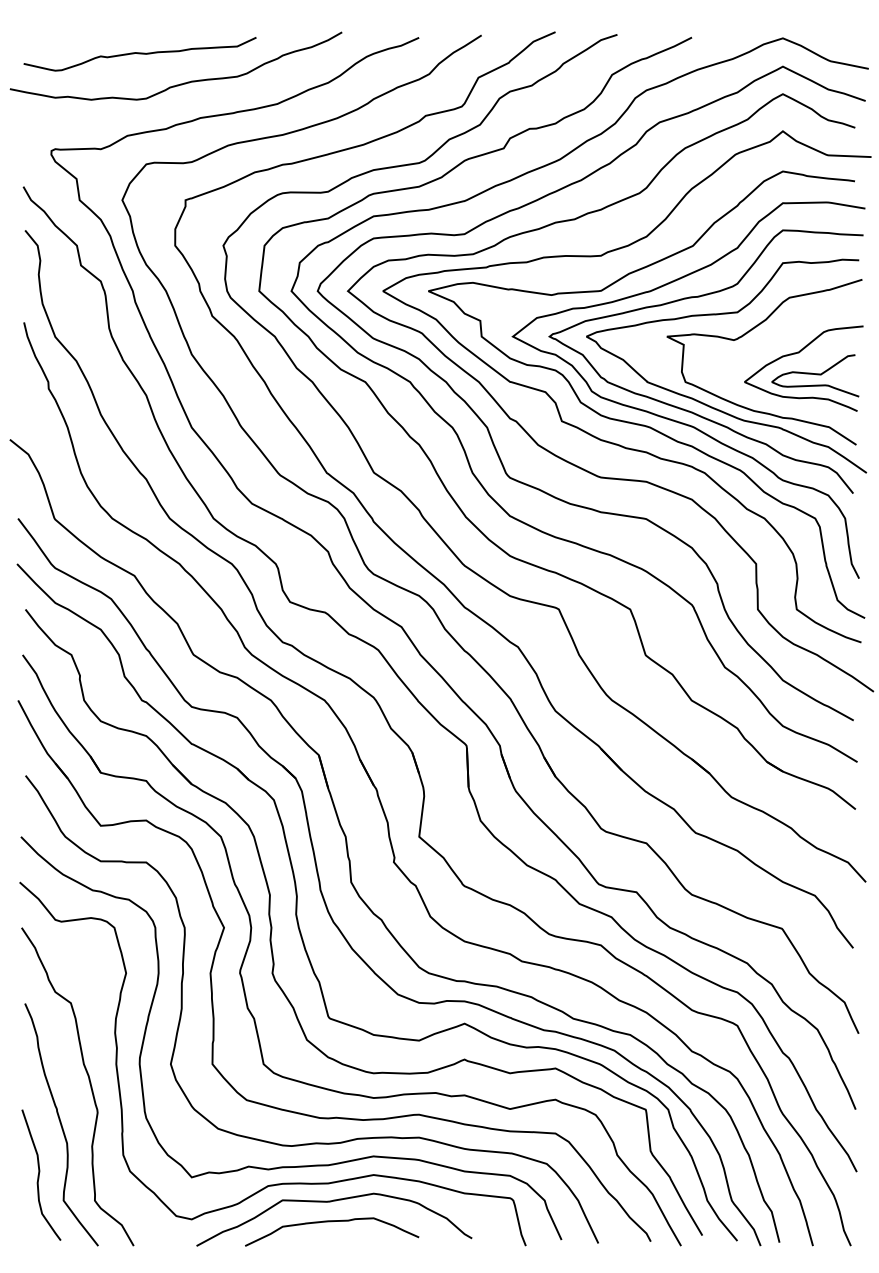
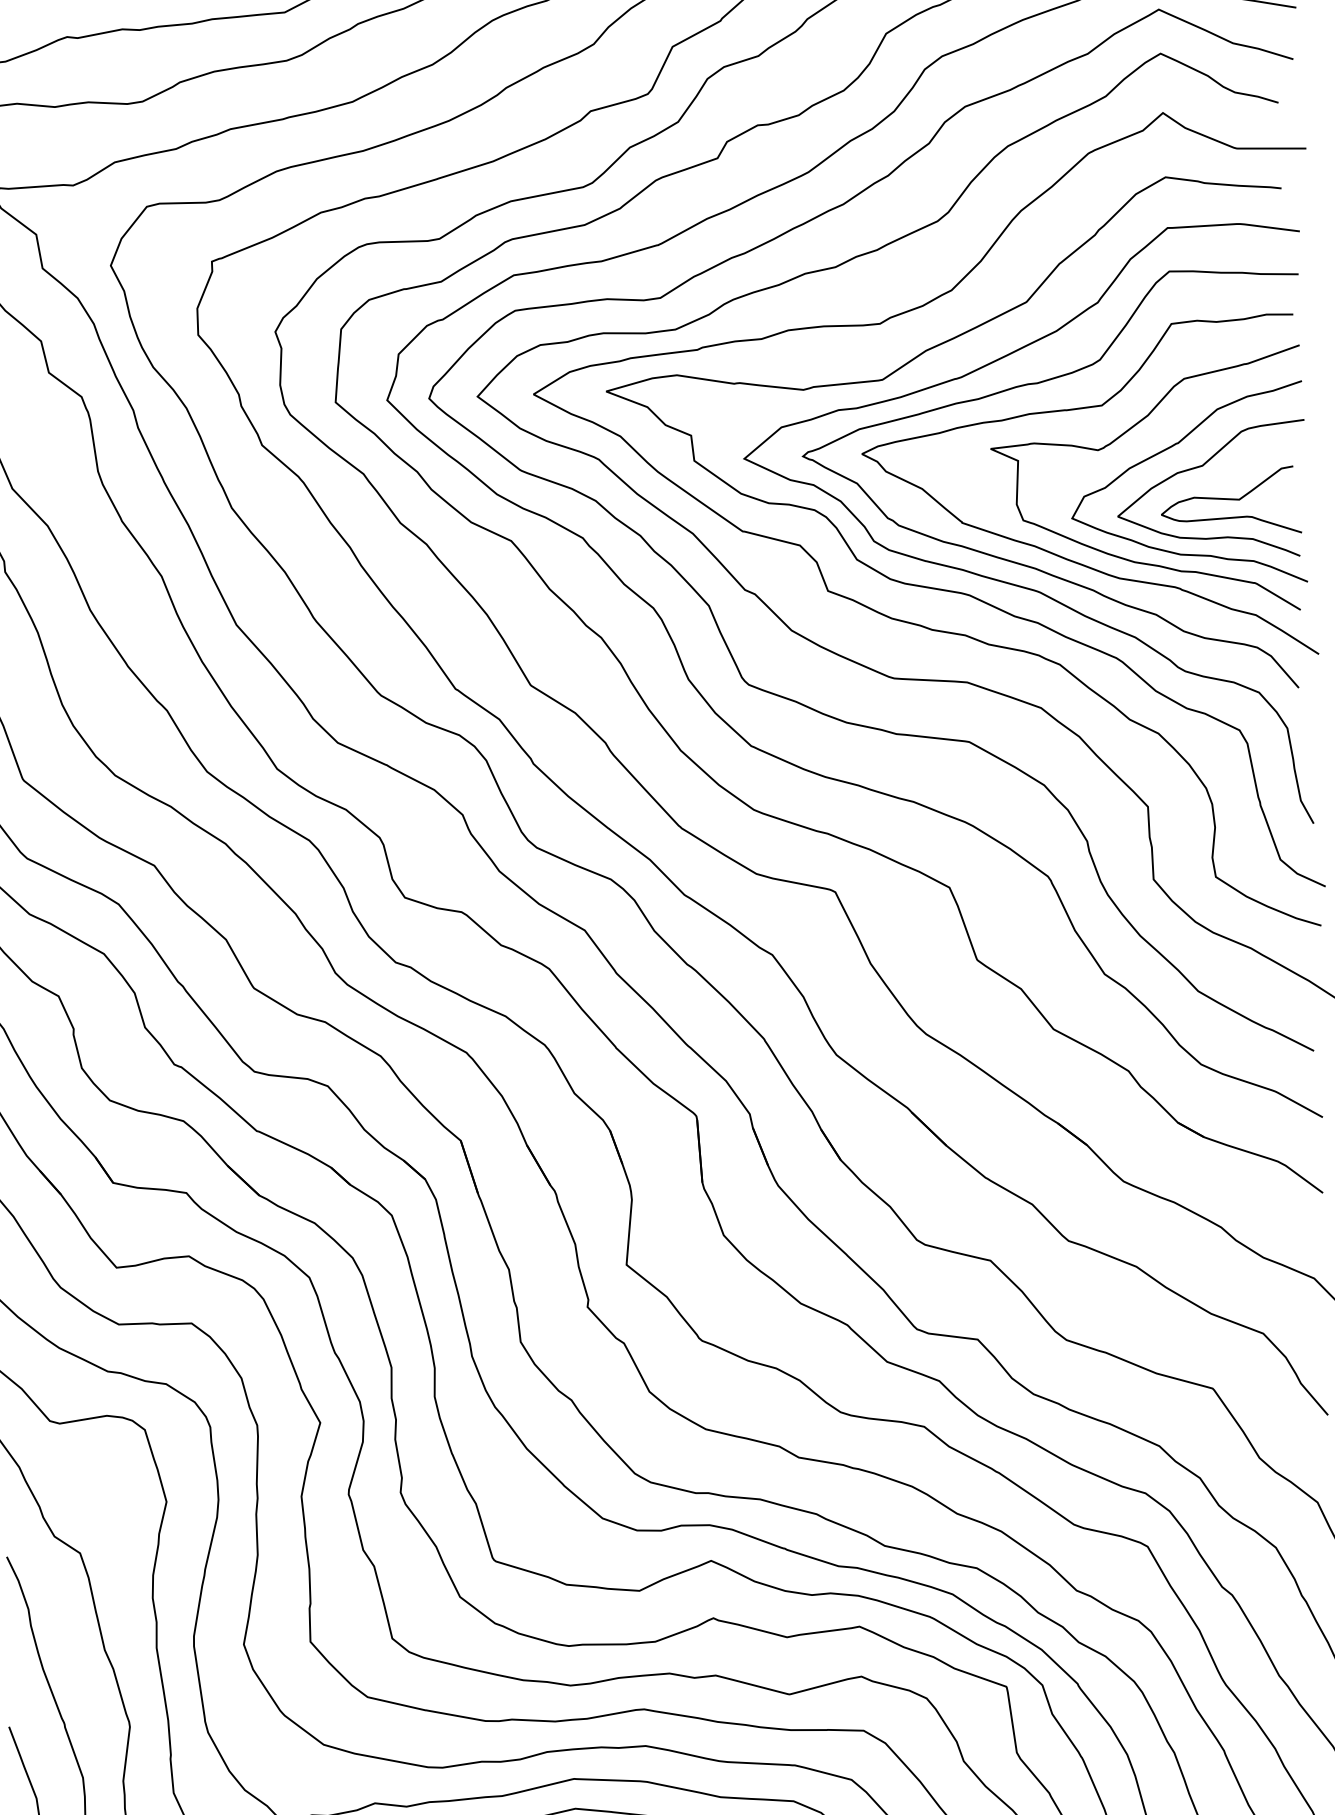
curve: (776, 342) -> (1166, 451), added

